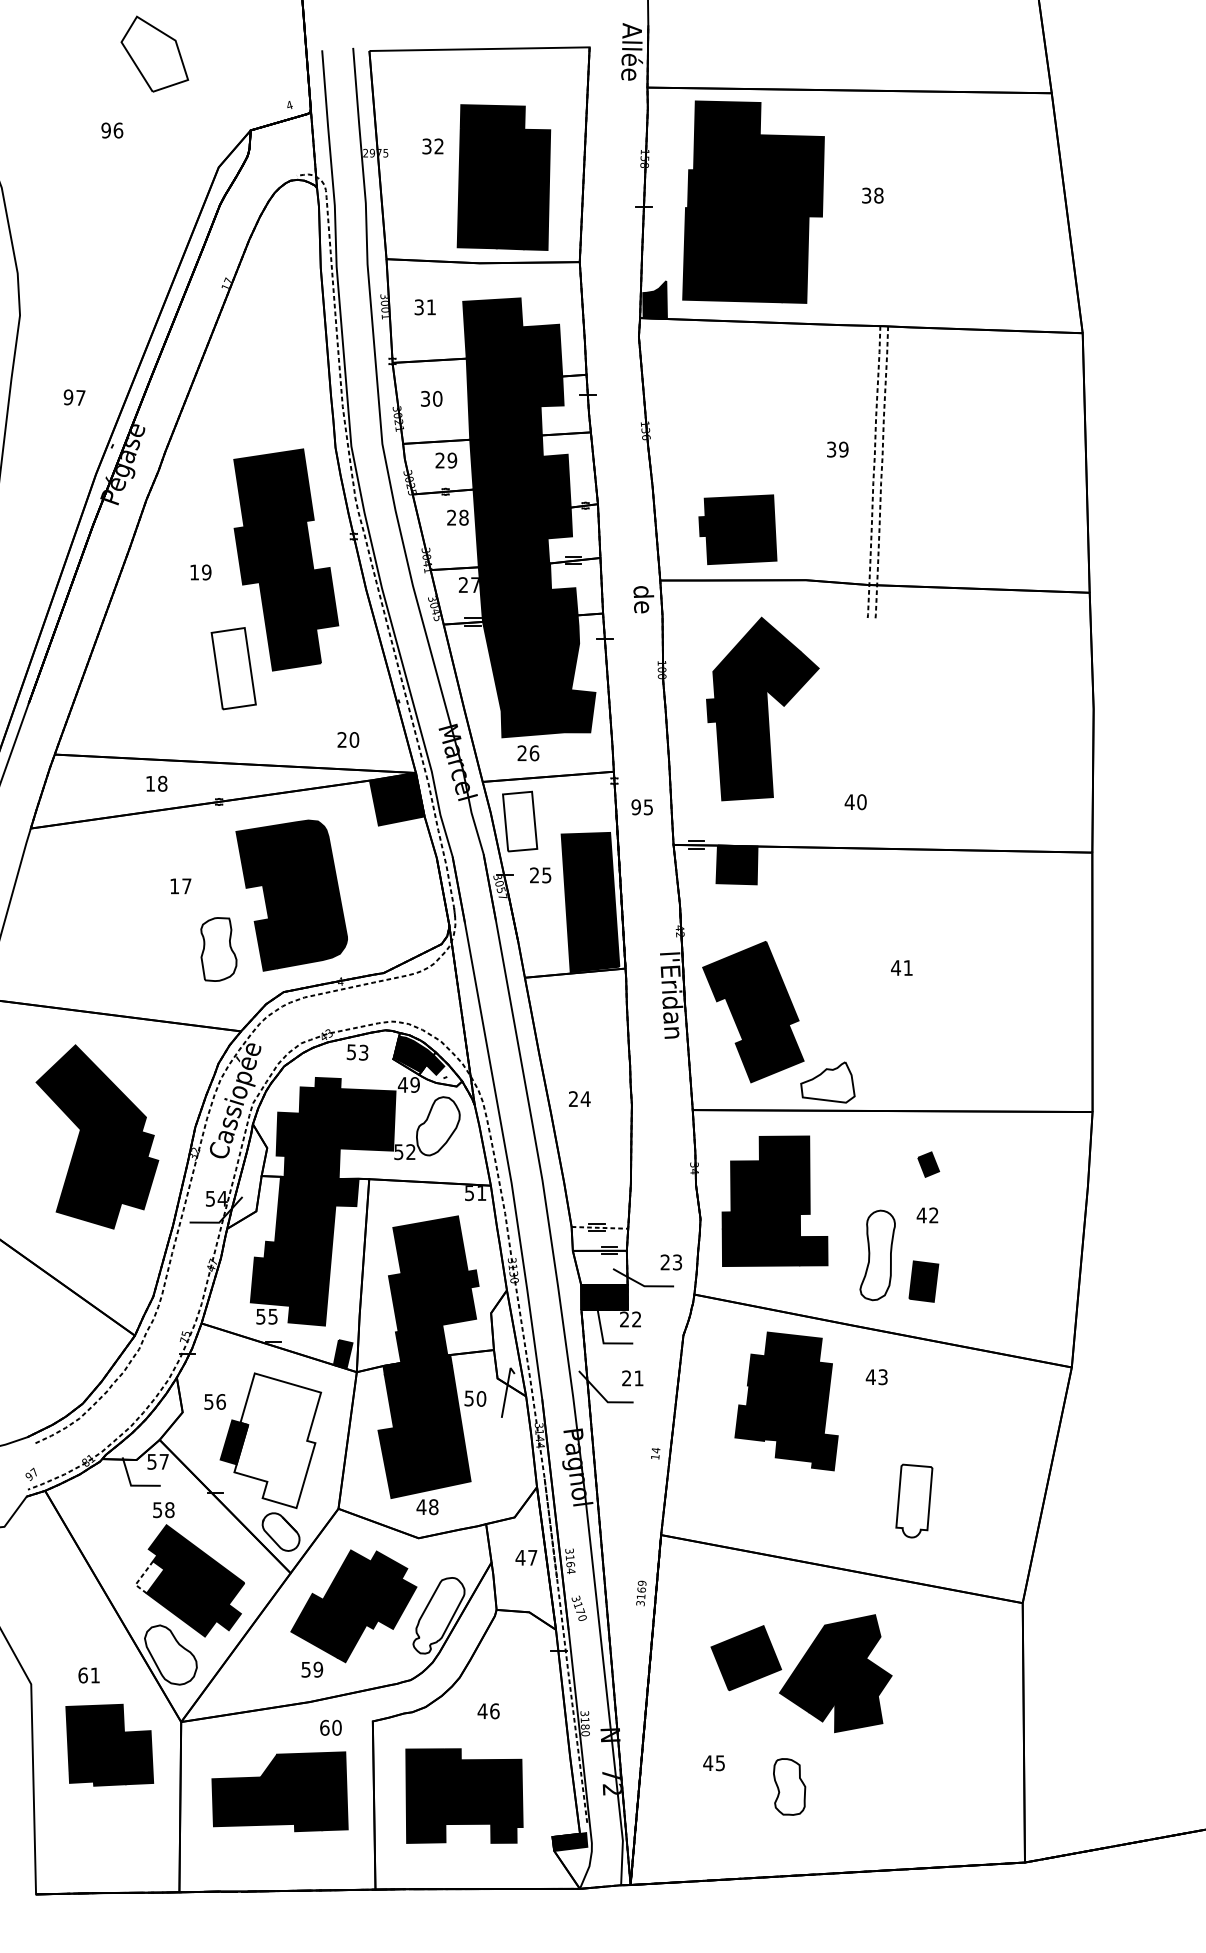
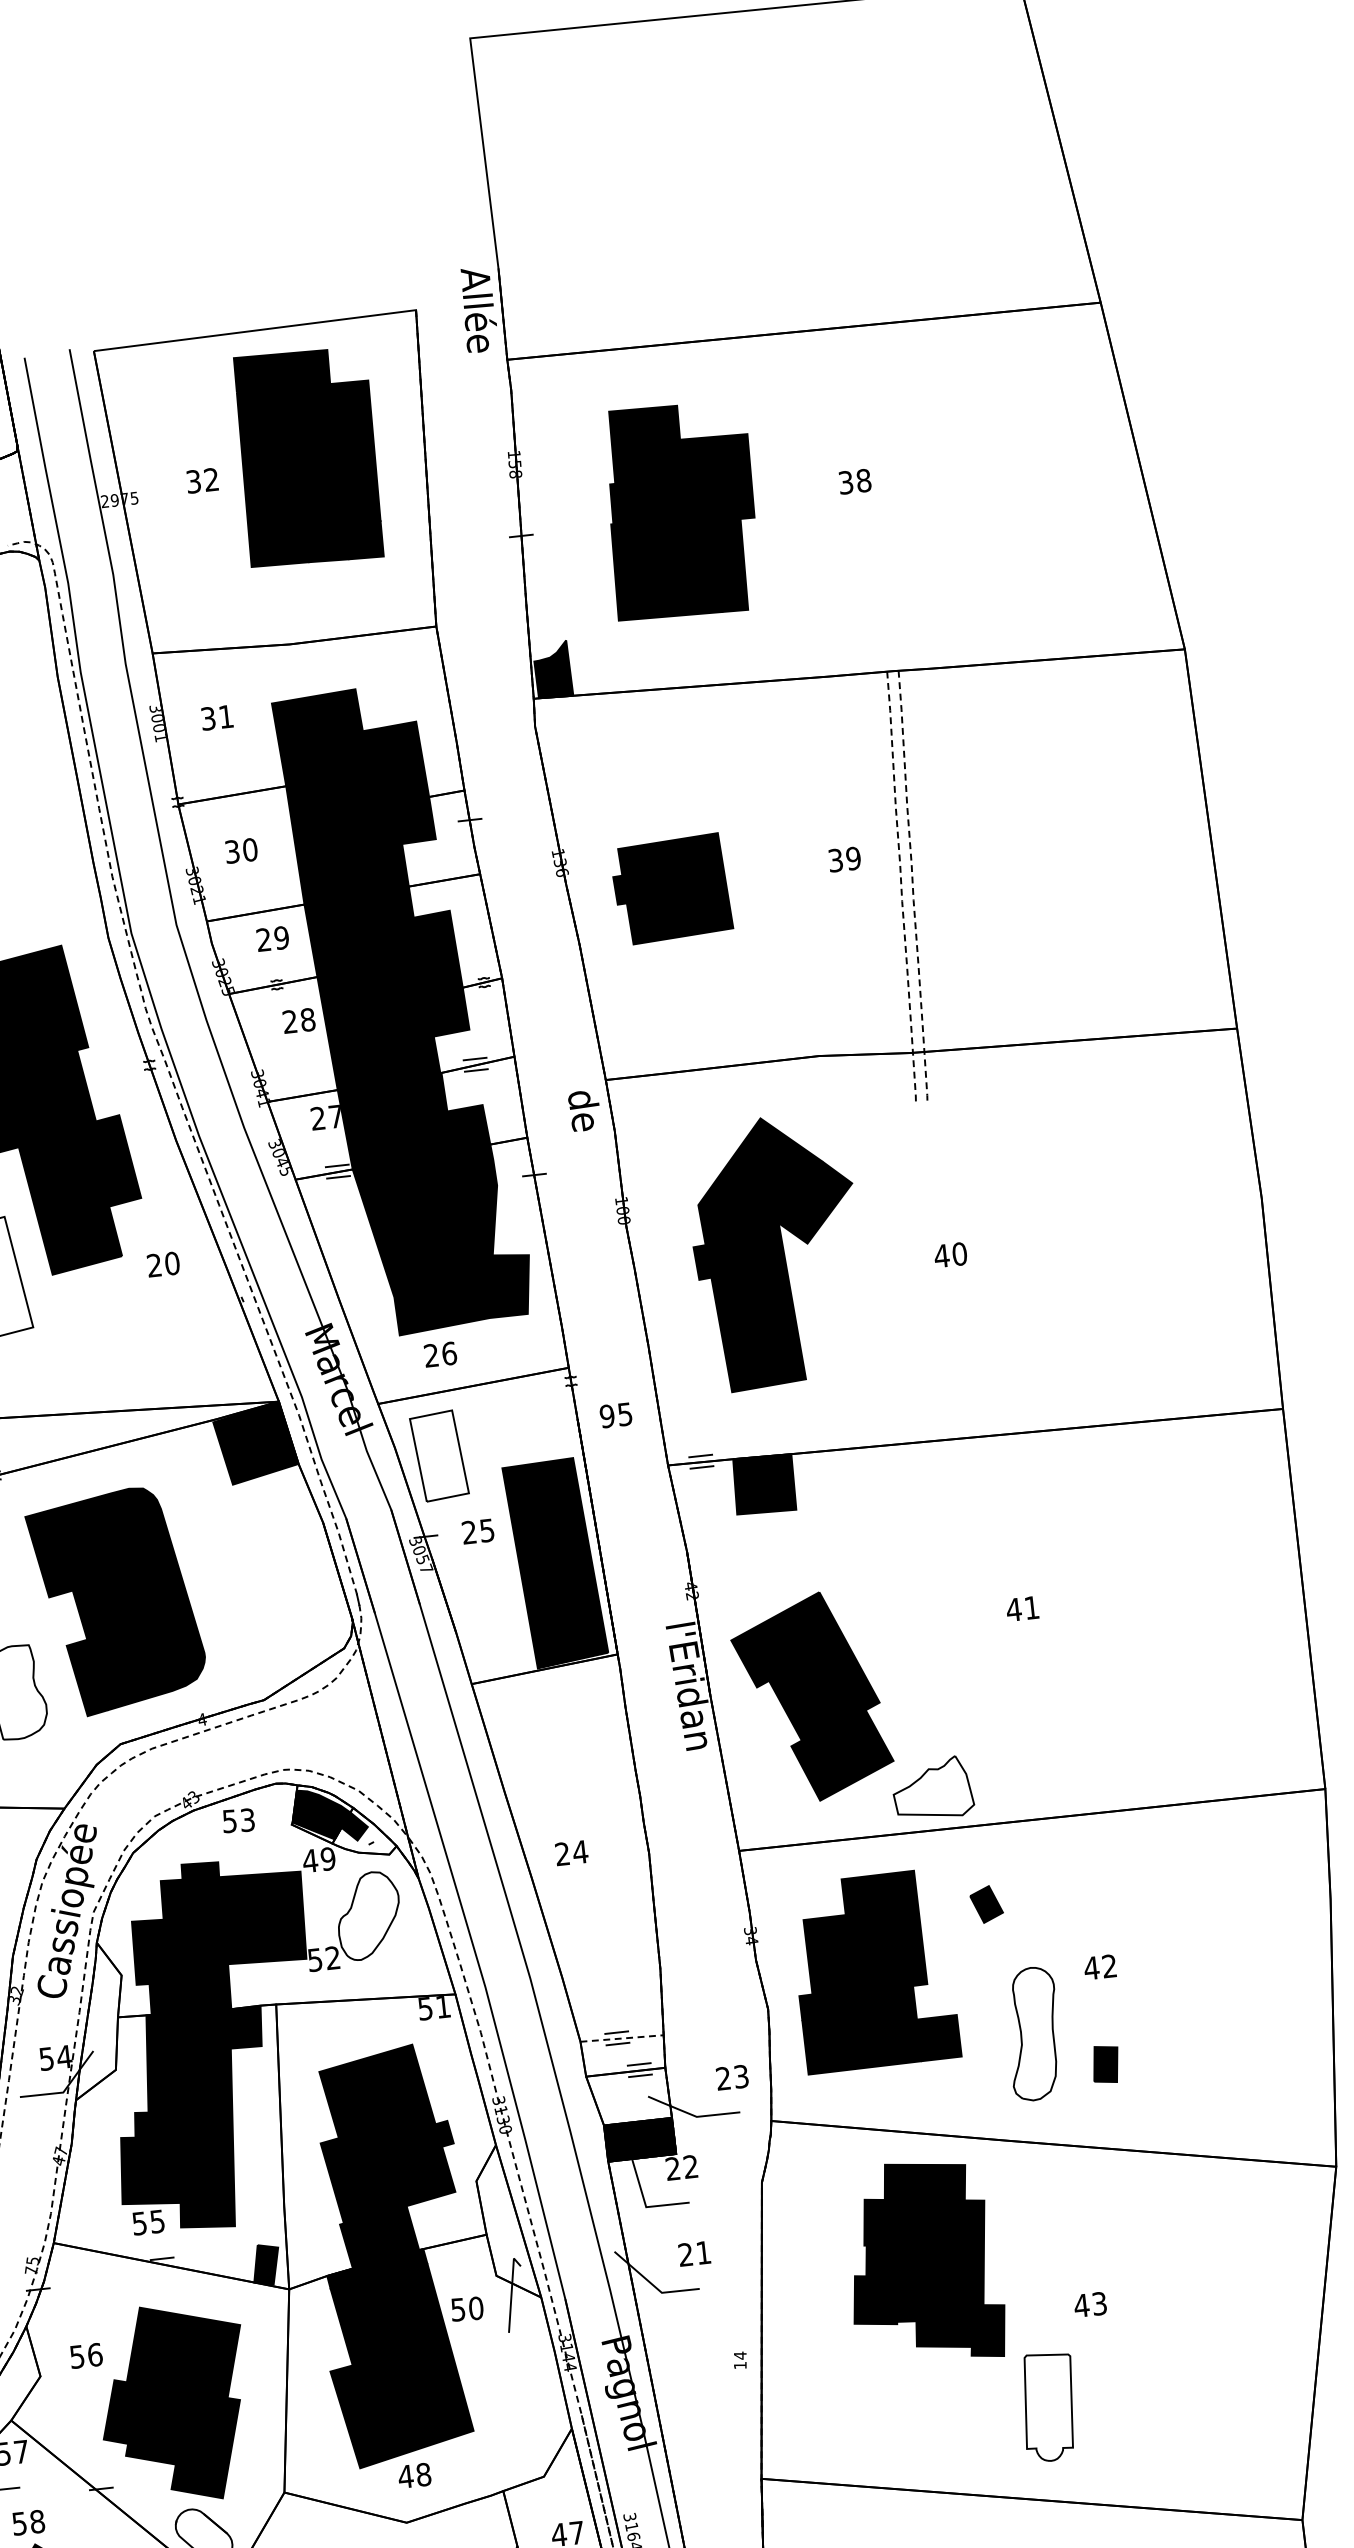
part: (503, 177) -> (307, 457), moved
part: (753, 201) -> (681, 509), size x0.71
part: (737, 529) -> (671, 888), moved
text: (348, 739) -> (163, 1263), moved
text: (855, 802) -> (950, 1255), moved
part: (928, 1164) -> (986, 1904), moved
part: (924, 1280) -> (1106, 2063), size x0.62
text: (876, 1377) -> (1089, 2305), moved
fill: (277, 1440) -> (183, 2402), added
part: (914, 1500) -> (1049, 2406), moved

